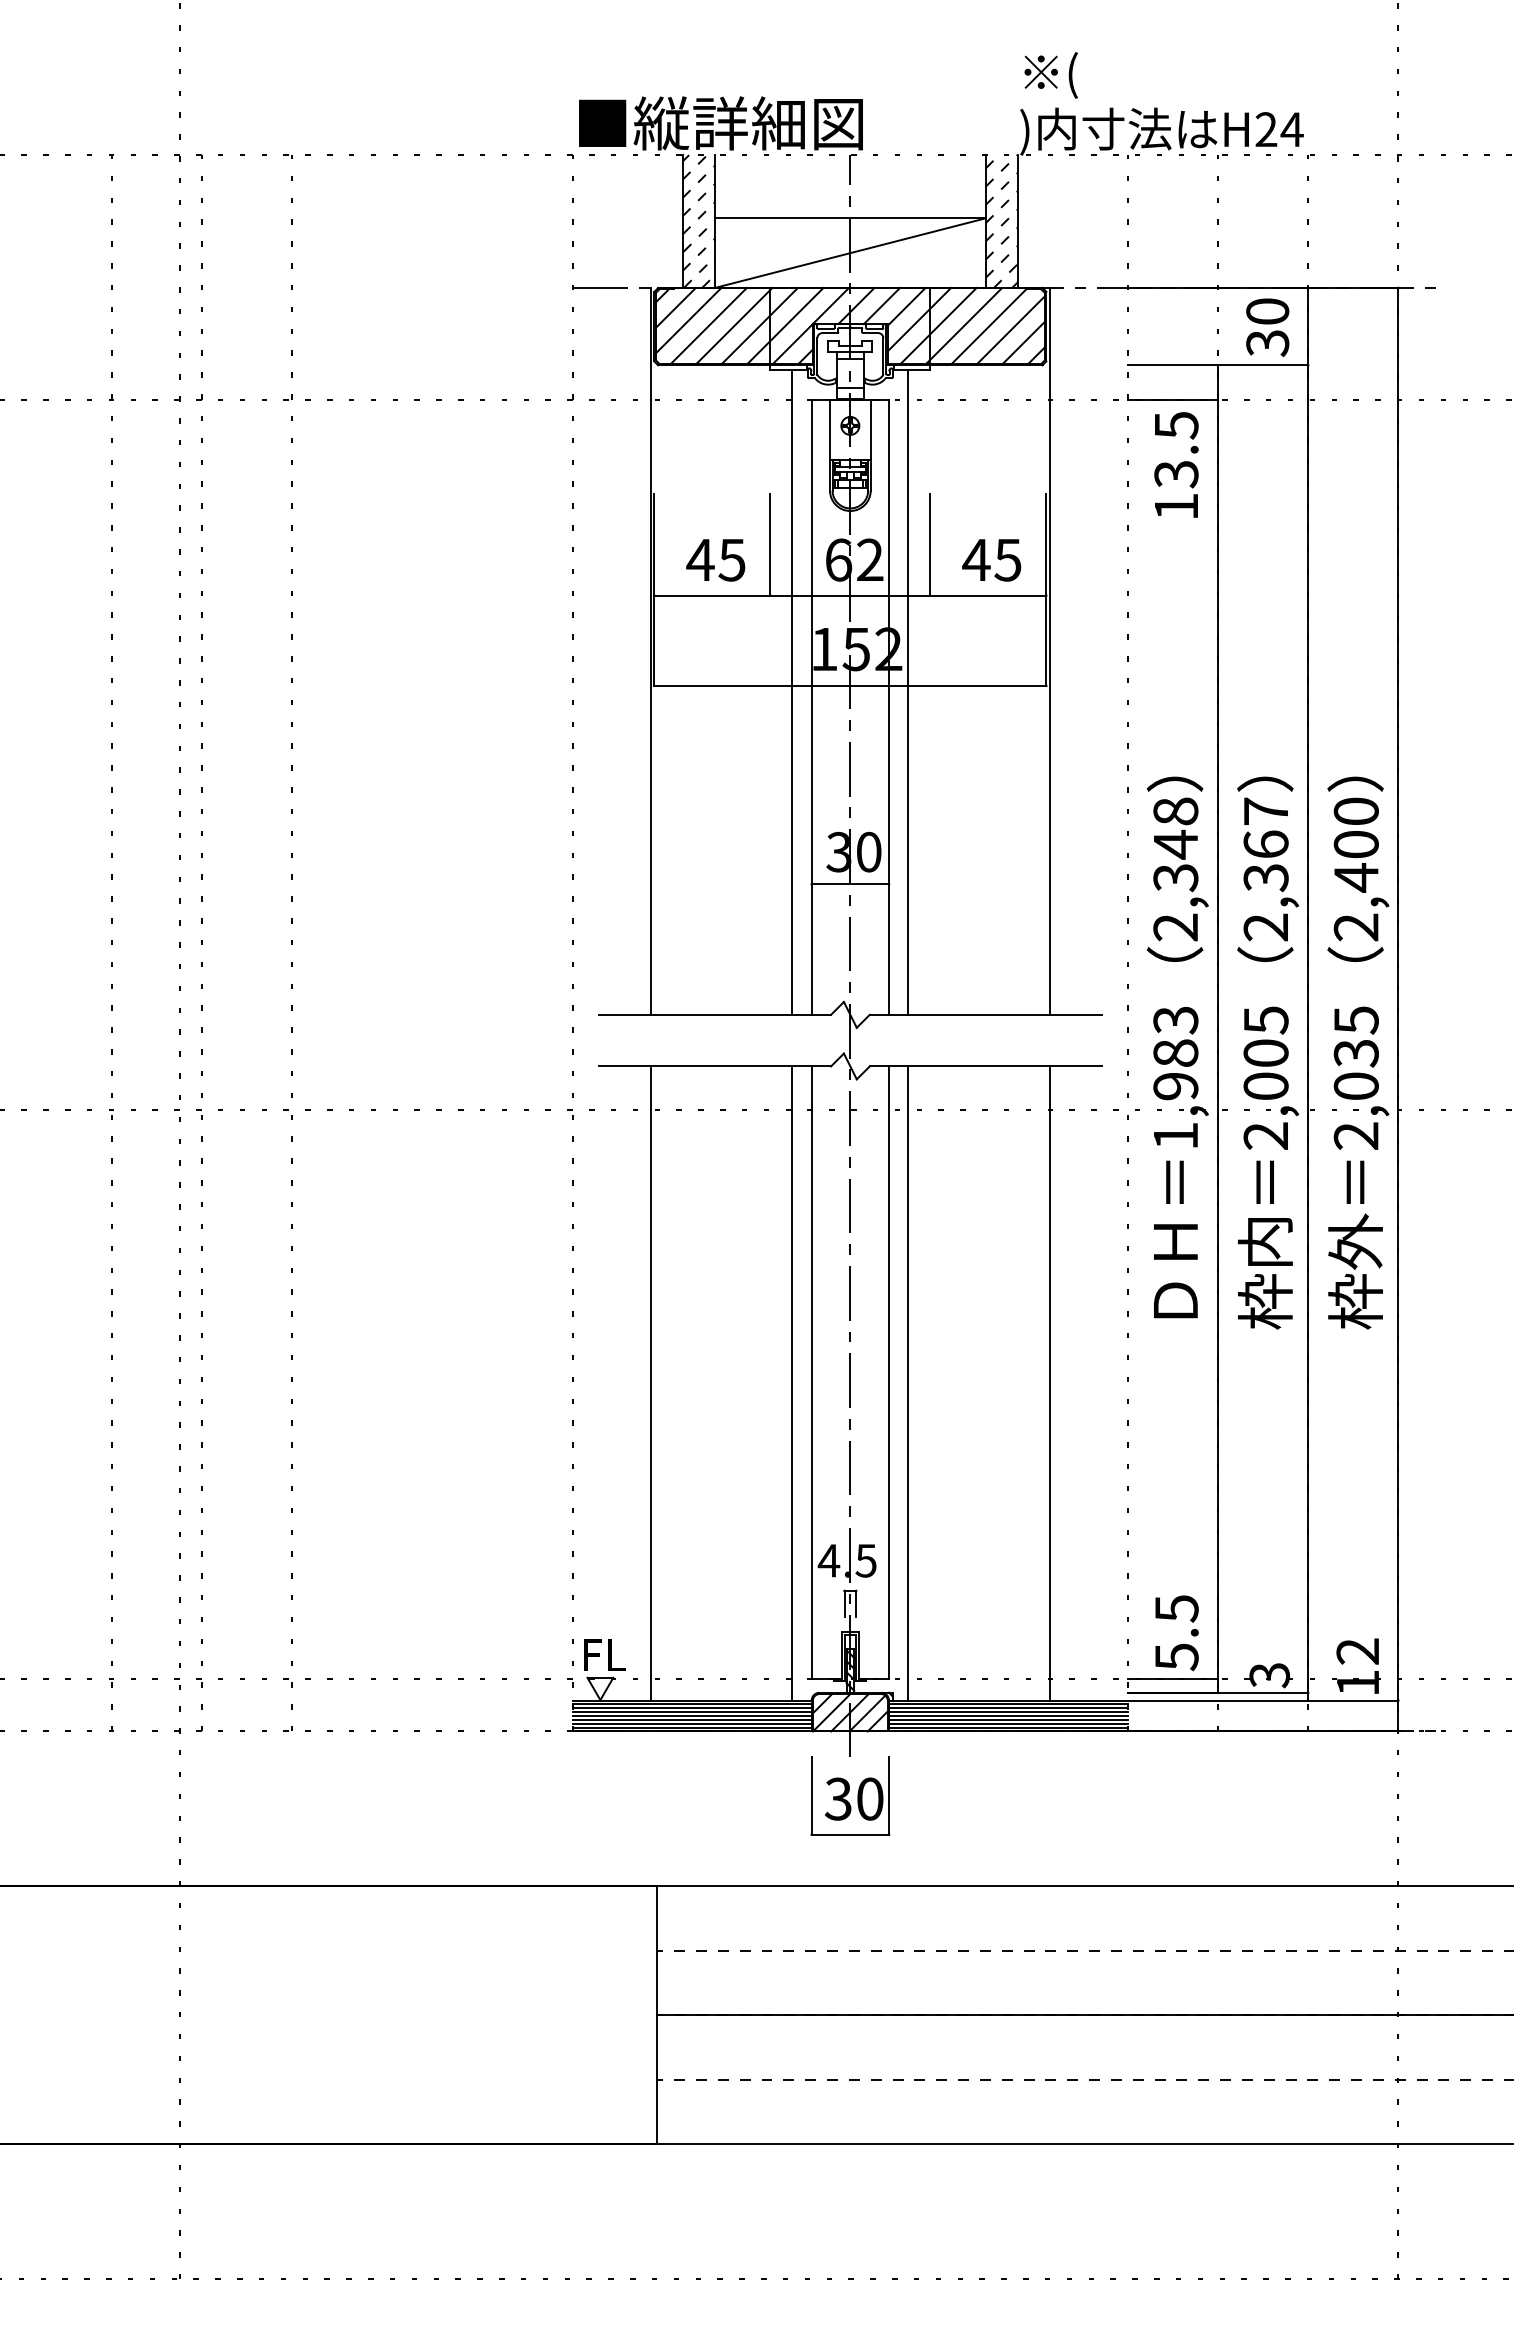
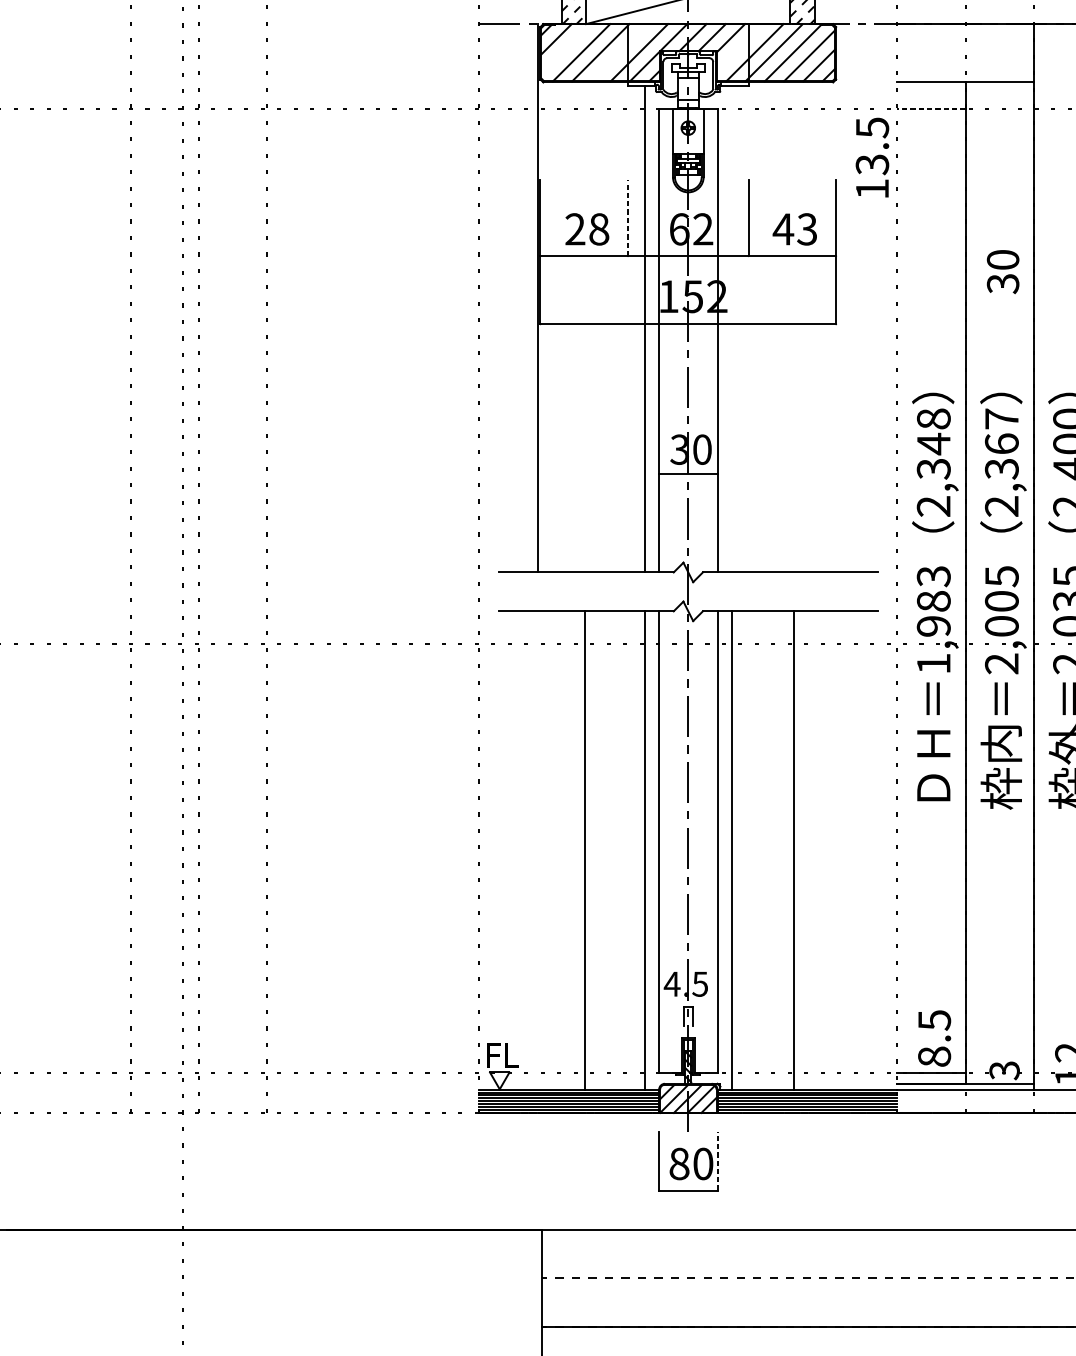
line: (919, 319) -> (740, 47), removed
line: (688, 320) -> (566, 48), removed
line: (759, 325) -> (619, 52), removed
text: (1267, 327) -> (1002, 271), moved
line: (1172, 400) -> (931, 109), solid -> dashed
text: (1176, 464) -> (872, 157), moved
line: (770, 544) -> (628, 217), solid -> dashed
text: (715, 559) -> (586, 228), 45 -> 28
text: (1007, 559) -> (806, 228), 45 -> 43
line: (1050, 650) -> (839, 297), removed
line: (908, 692) -> (732, 329), removed
line: (650, 1383) -> (585, 850), moved
line: (1050, 1383) -> (794, 850), moved
text: (1176, 1657) -> (934, 1057), 5.5 -> 8.5
line: (889, 1795) -> (717, 1161), solid -> dashed
text: (838, 1798) -> (679, 1163), 30 -> 80

